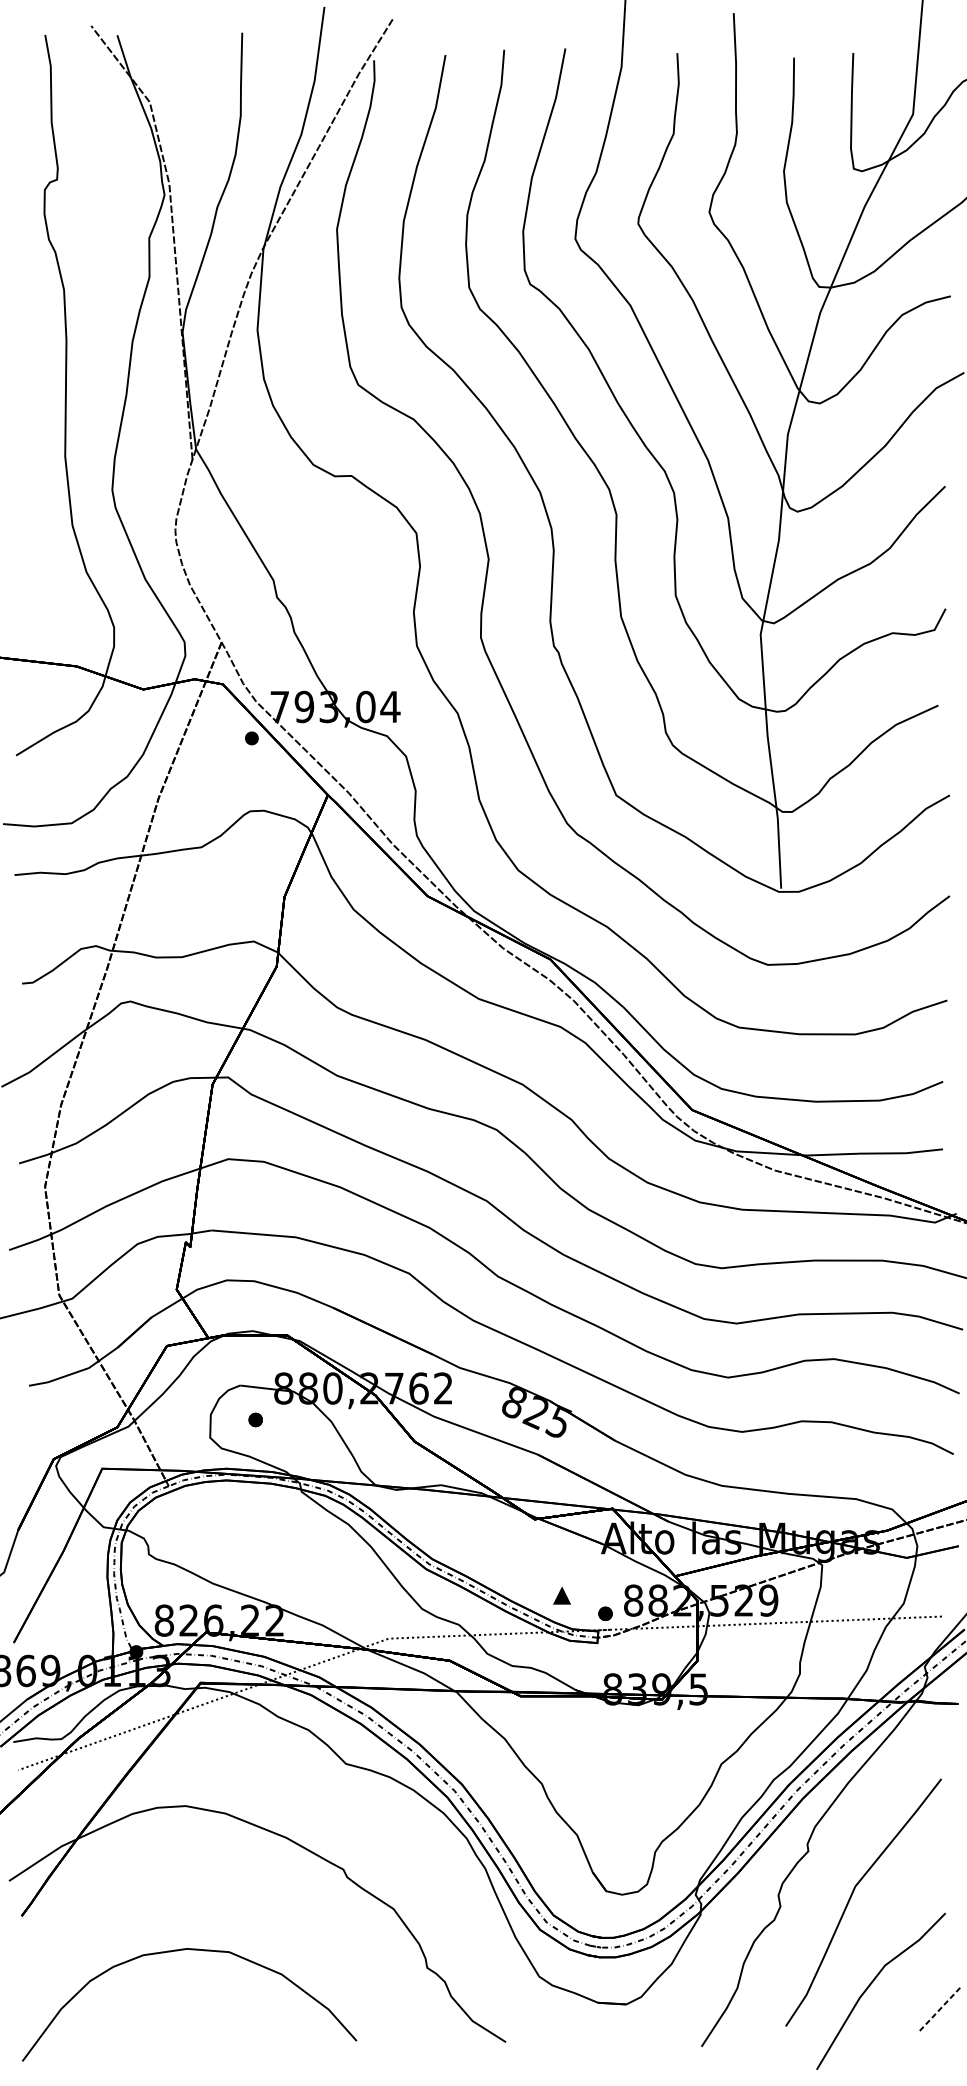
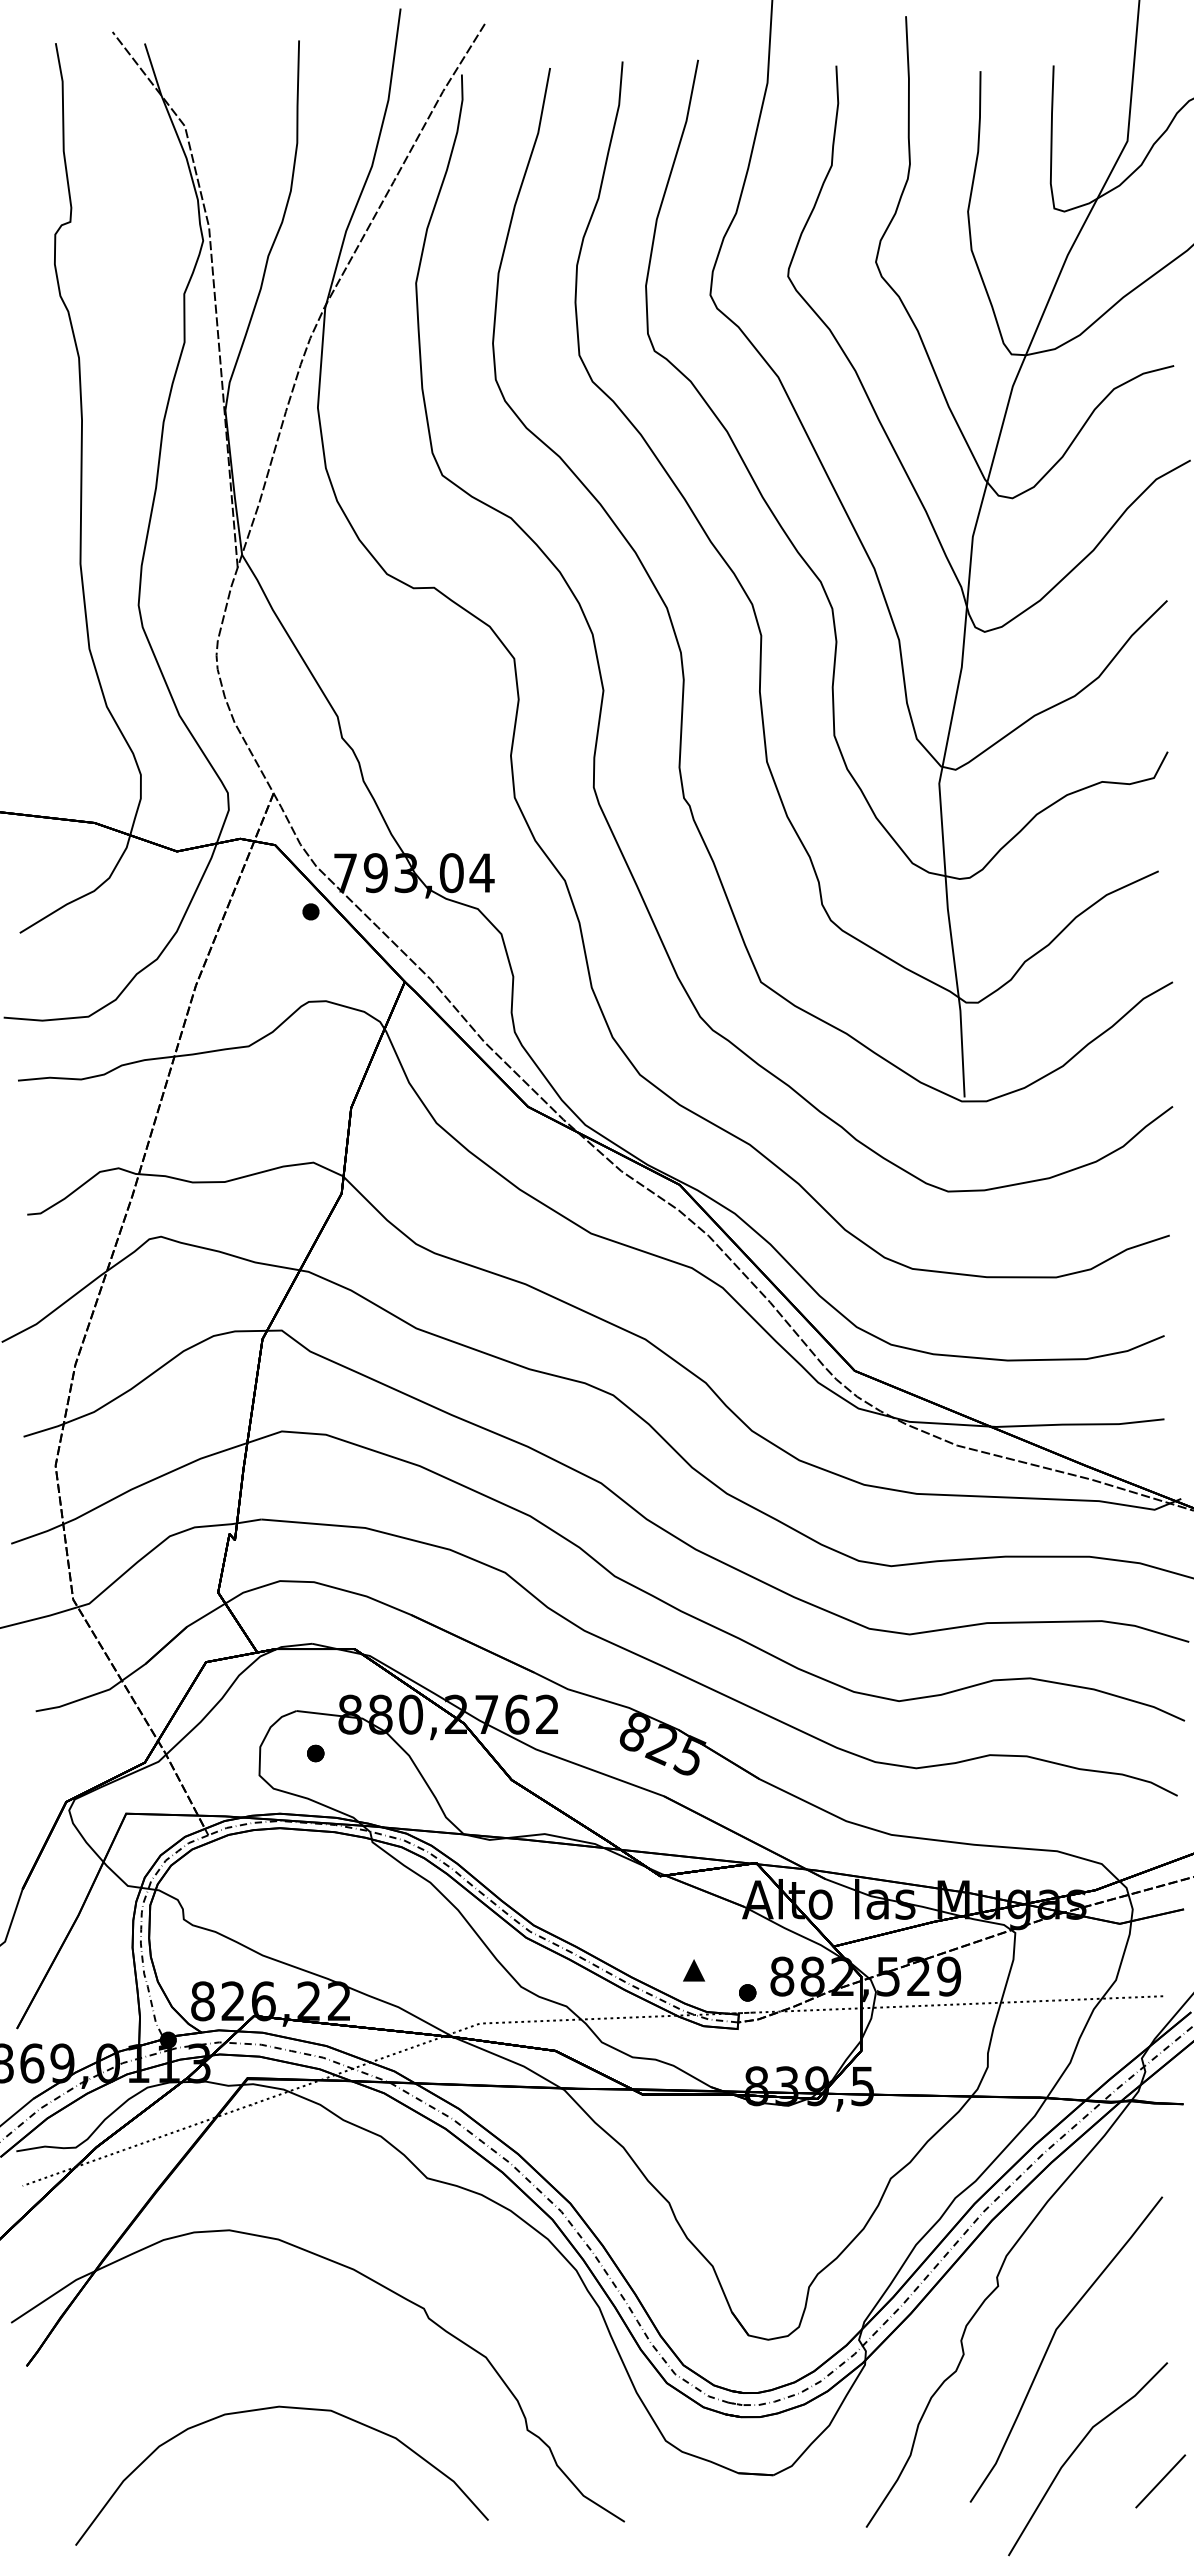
curve: (192, 1950) -> (285, 2408), moved
line: (939, 2009) -> (1160, 2481), dashed -> solid

